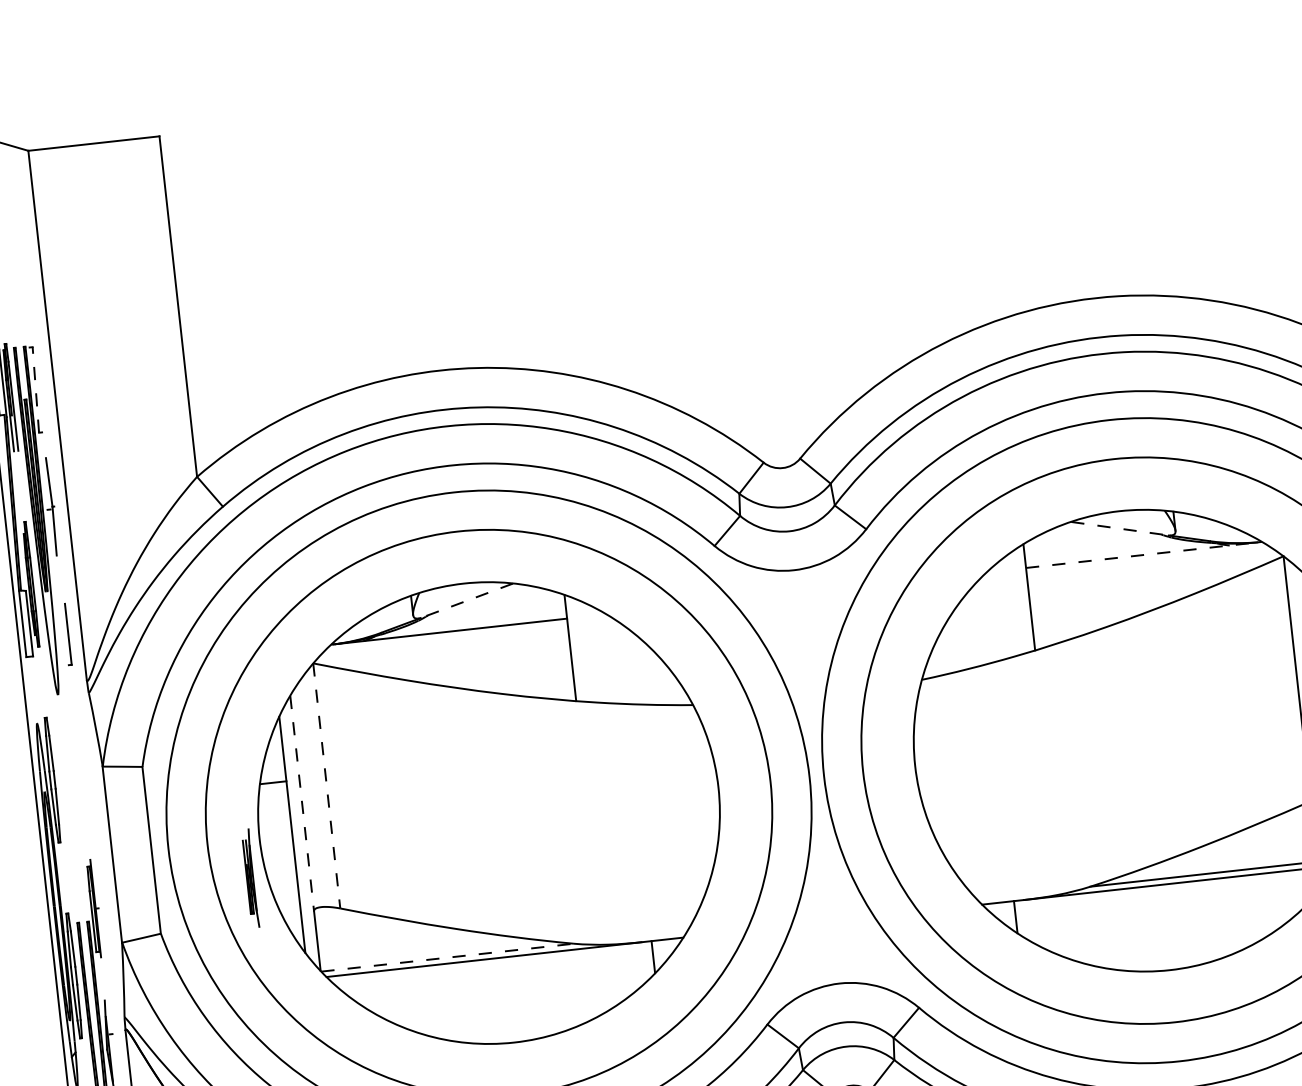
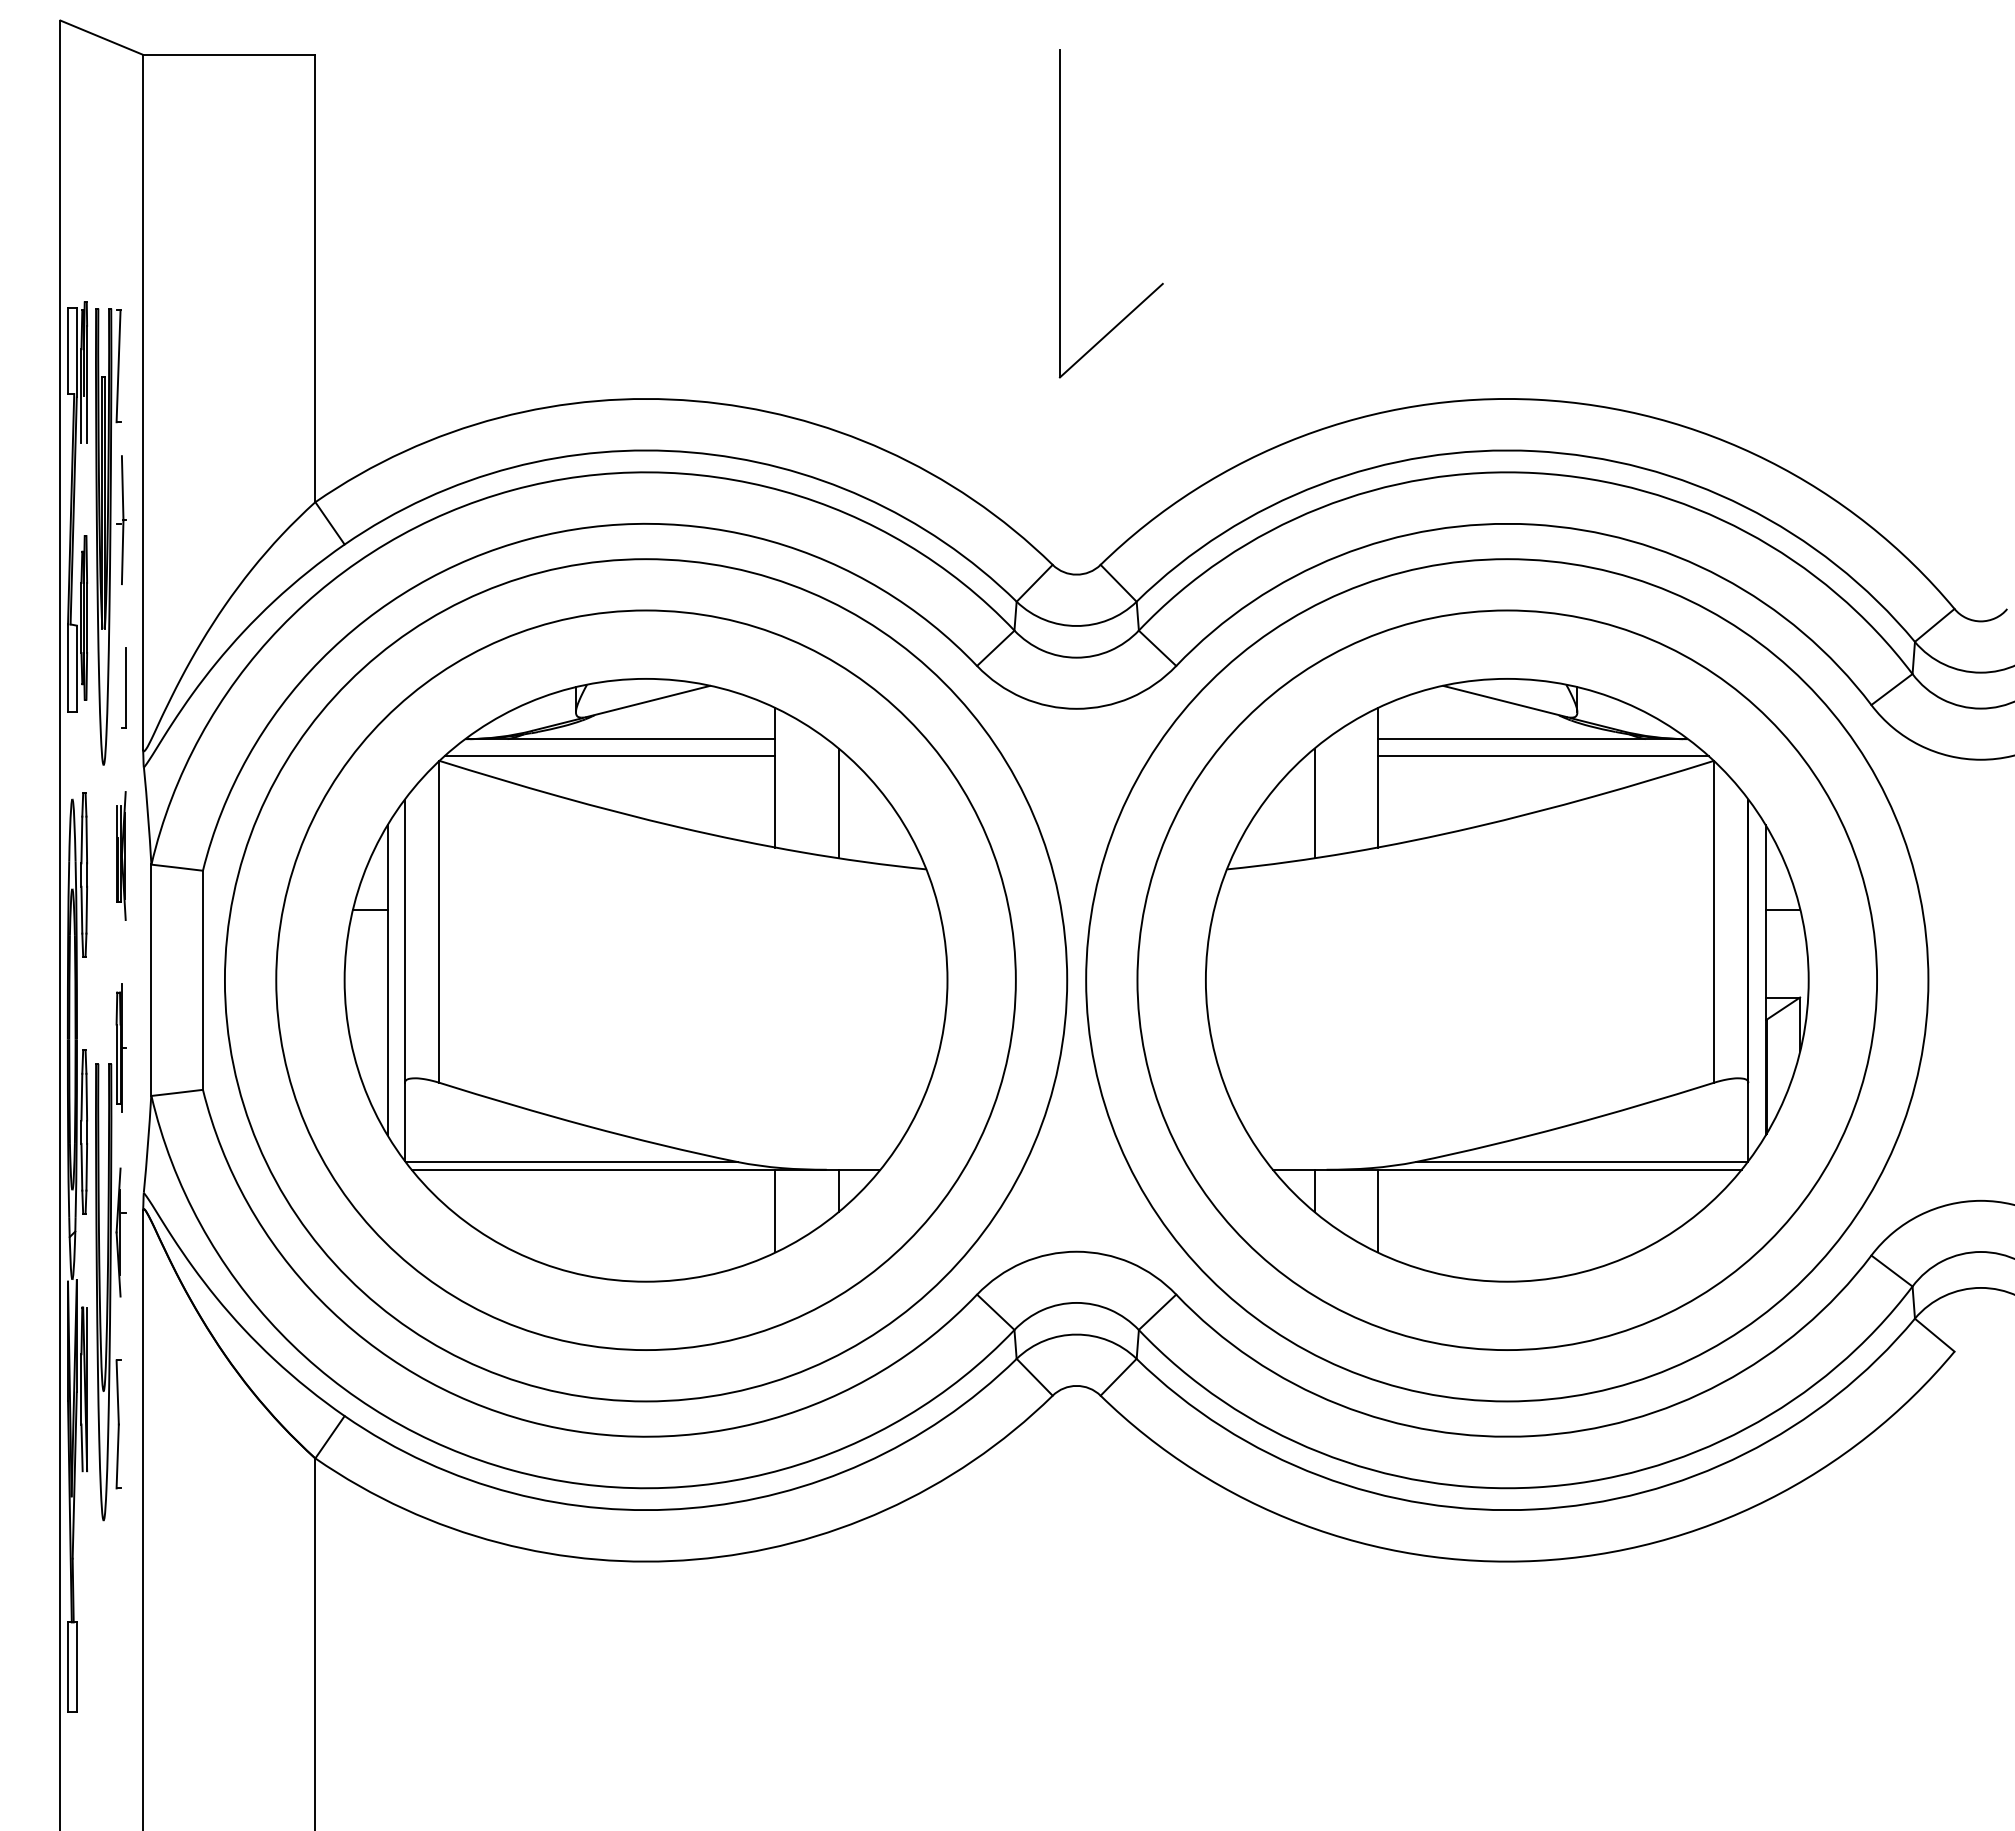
part: (740, 194) -> (1060, 213), added
line: (35, 389) -> (118, 365), dashed -> solid
line: (1119, 528) -> (1505, 701), dashed -> solid
line: (1142, 555) -> (1531, 739), dashed -> solid
line: (1153, 567) -> (1543, 756), added
line: (467, 600) -> (648, 701), dashed -> solid
line: (983, 622) -> (1314, 803), added
line: (442, 645) -> (609, 756), added
line: (620, 662) -> (838, 803), added
line: (326, 785) -> (439, 921), dashed -> solid
line: (301, 803) -> (404, 941), dashed -> solid
part: (250, 878) -> (121, 855), moved
line: (1065, 926) -> (1378, 1210), added
line: (447, 958) -> (571, 1162), dashed -> solid
line: (606, 977) -> (775, 1210), added

